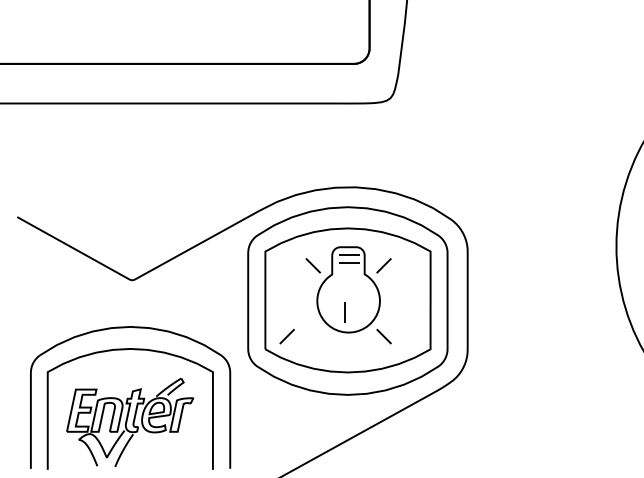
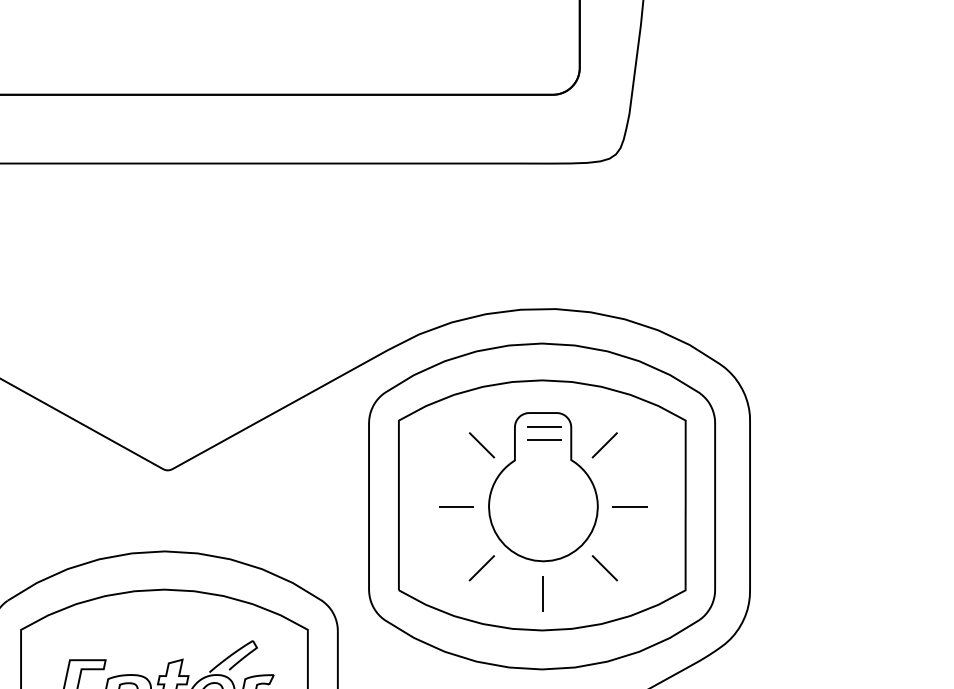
line: (298, 300) -> (456, 505), added
line: (398, 300) -> (629, 505), added
line: (344, 312) -> (543, 594), moved
line: (286, 336) -> (480, 568), moved

